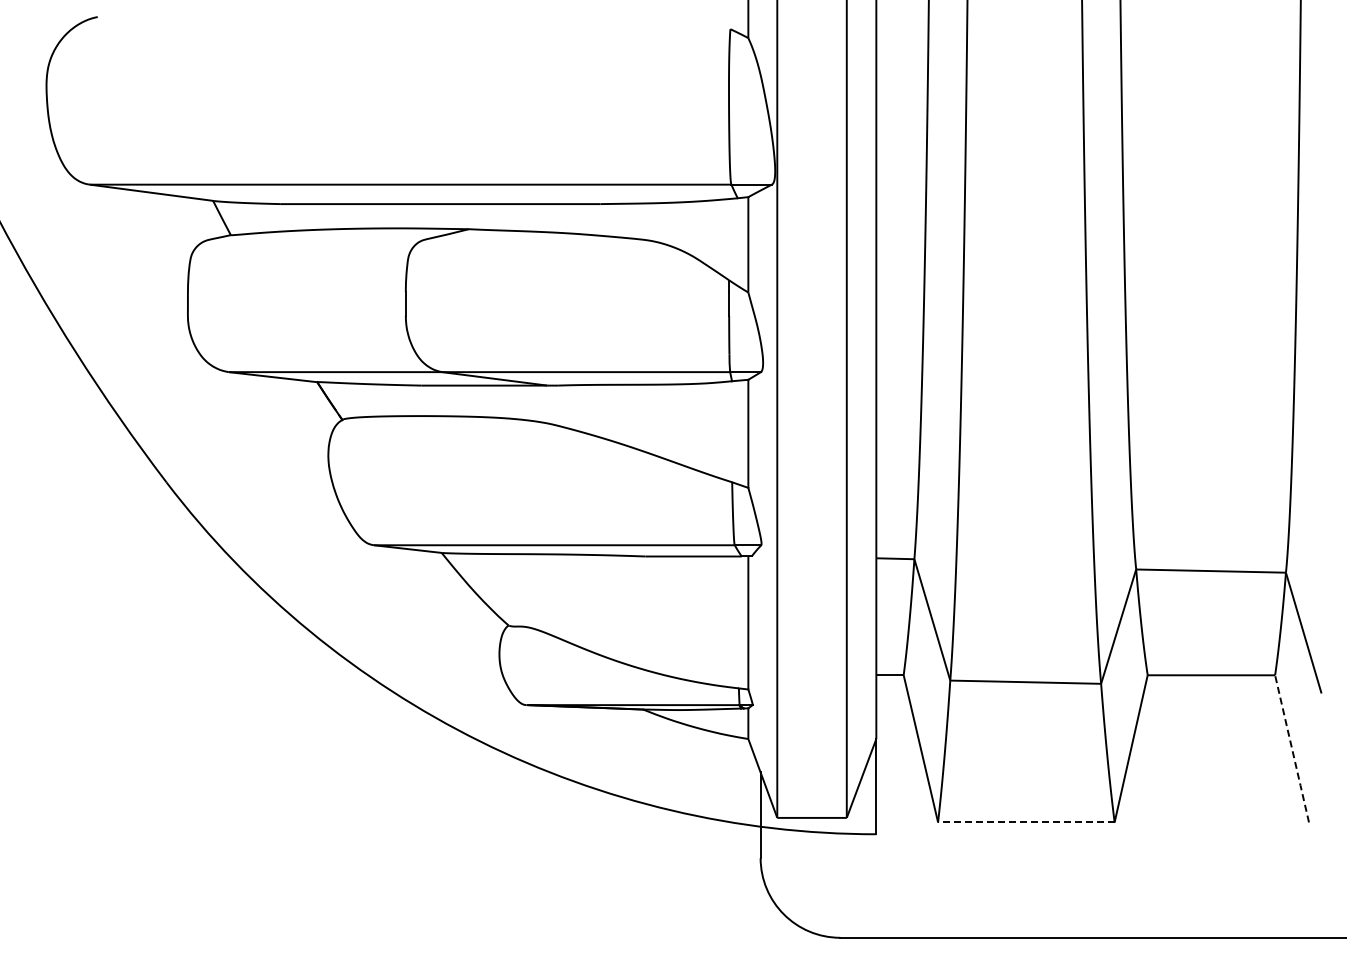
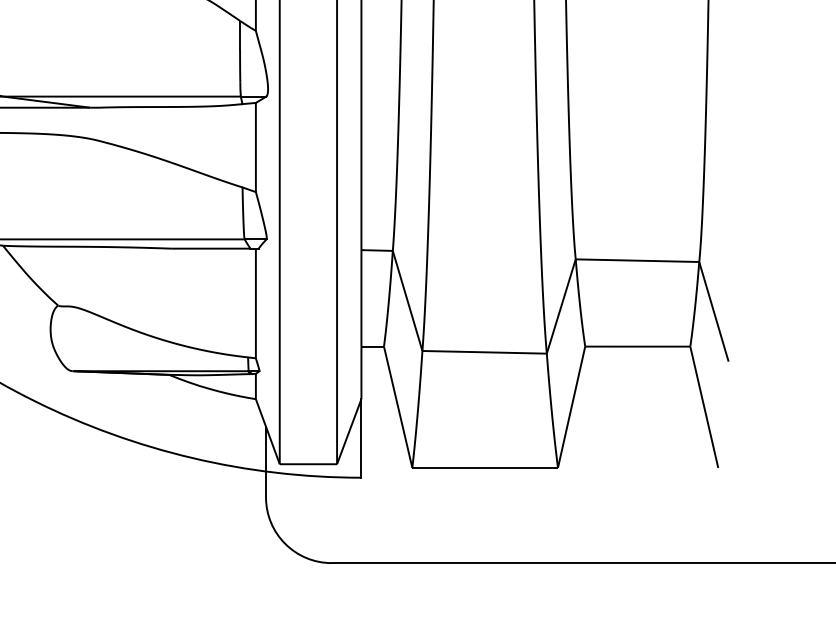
line: (1292, 748) -> (704, 406), dashed -> solid
line: (1026, 822) -> (485, 468), dashed -> solid

